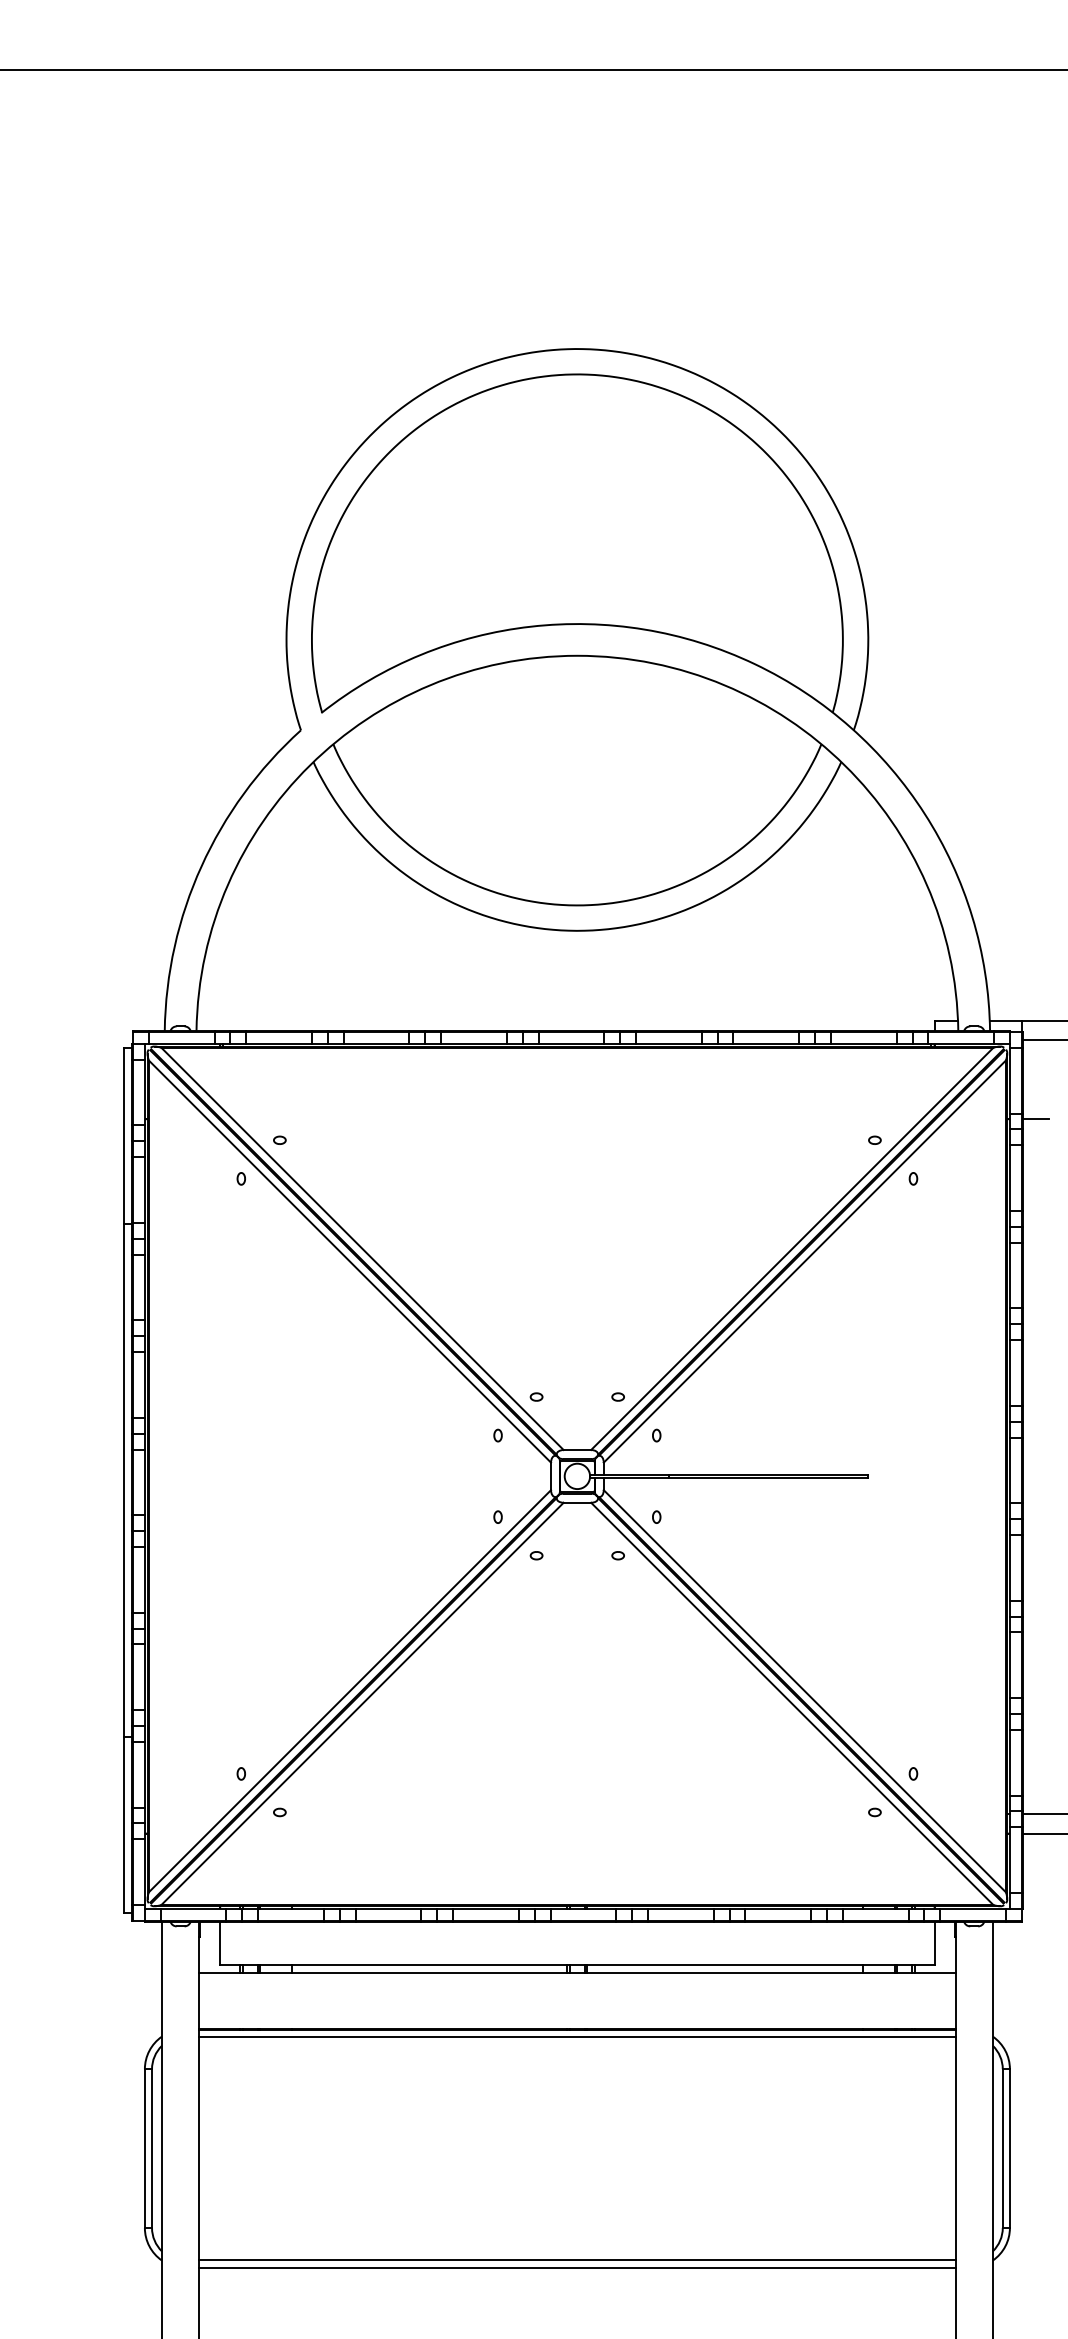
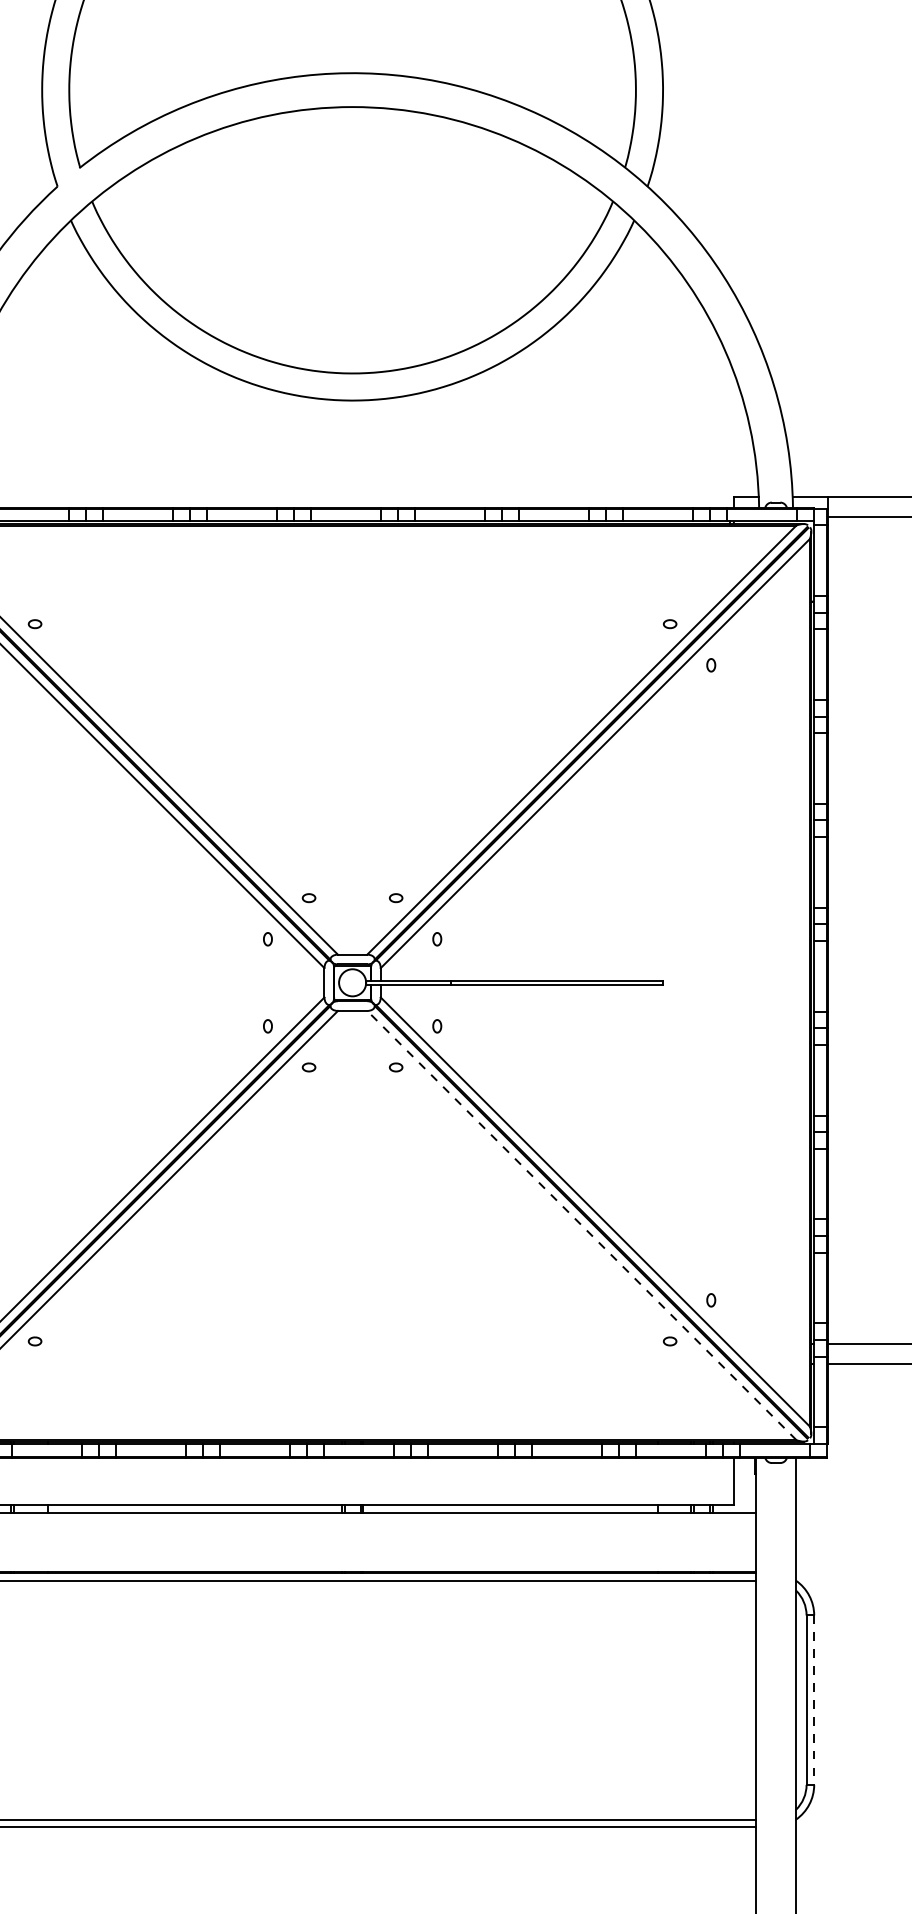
line: (1035, 1119) -> (841, 601), removed
line: (791, 1703) -> (581, 1225), solid -> dashed
line: (1009, 2149) -> (813, 1701), solid -> dashed

